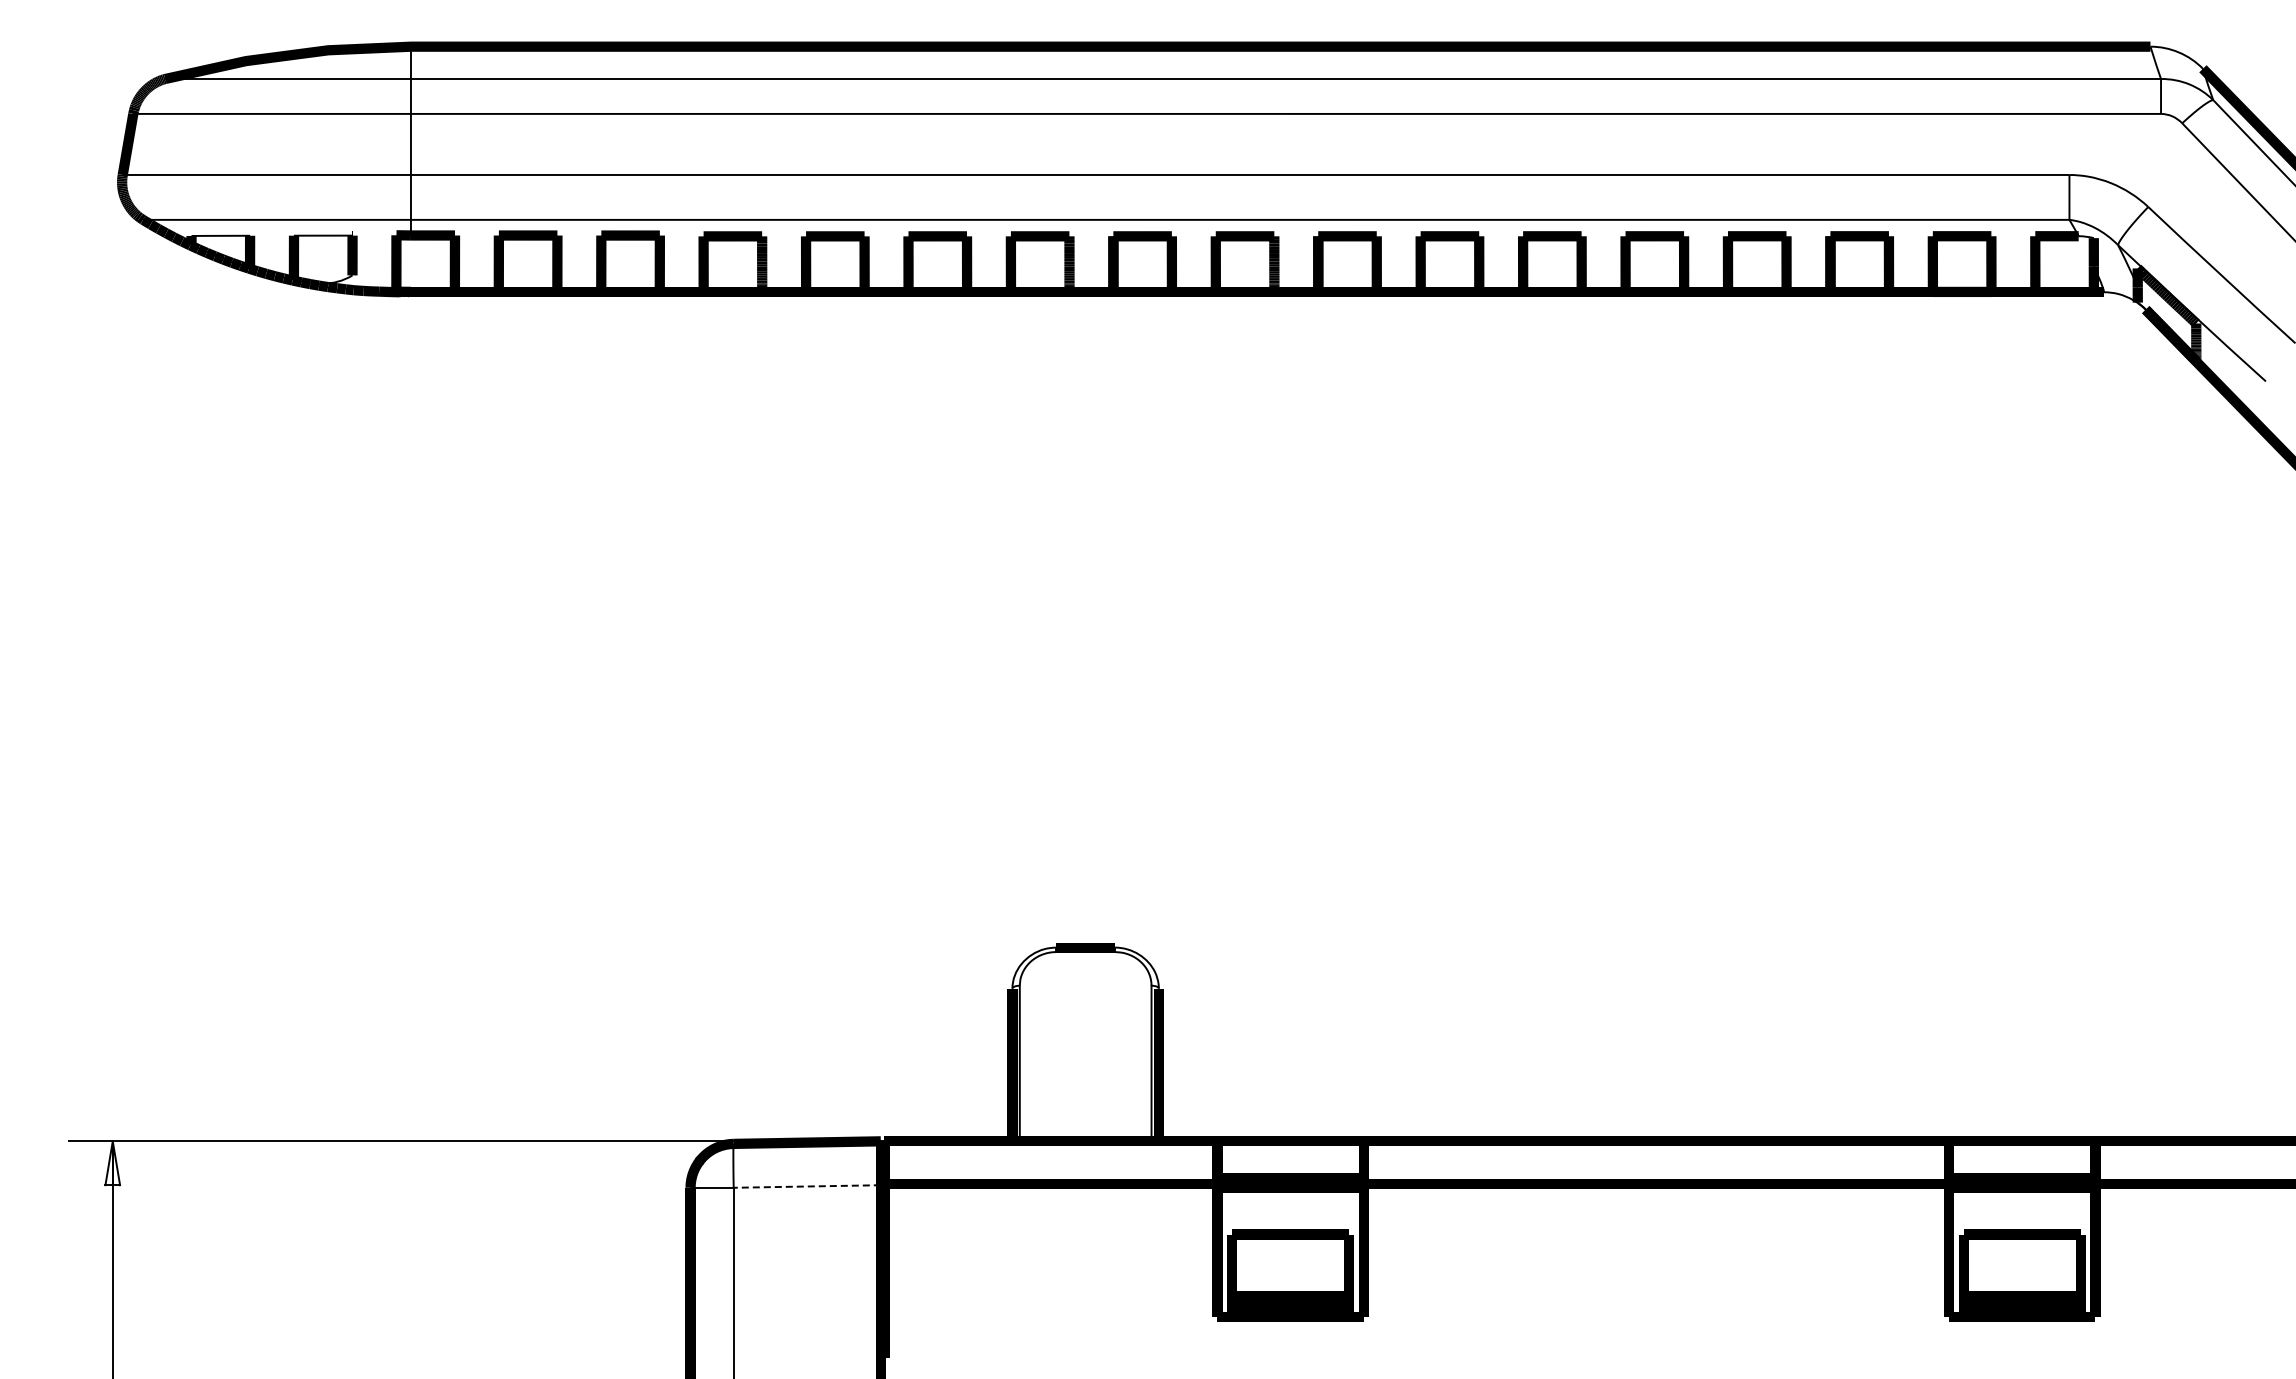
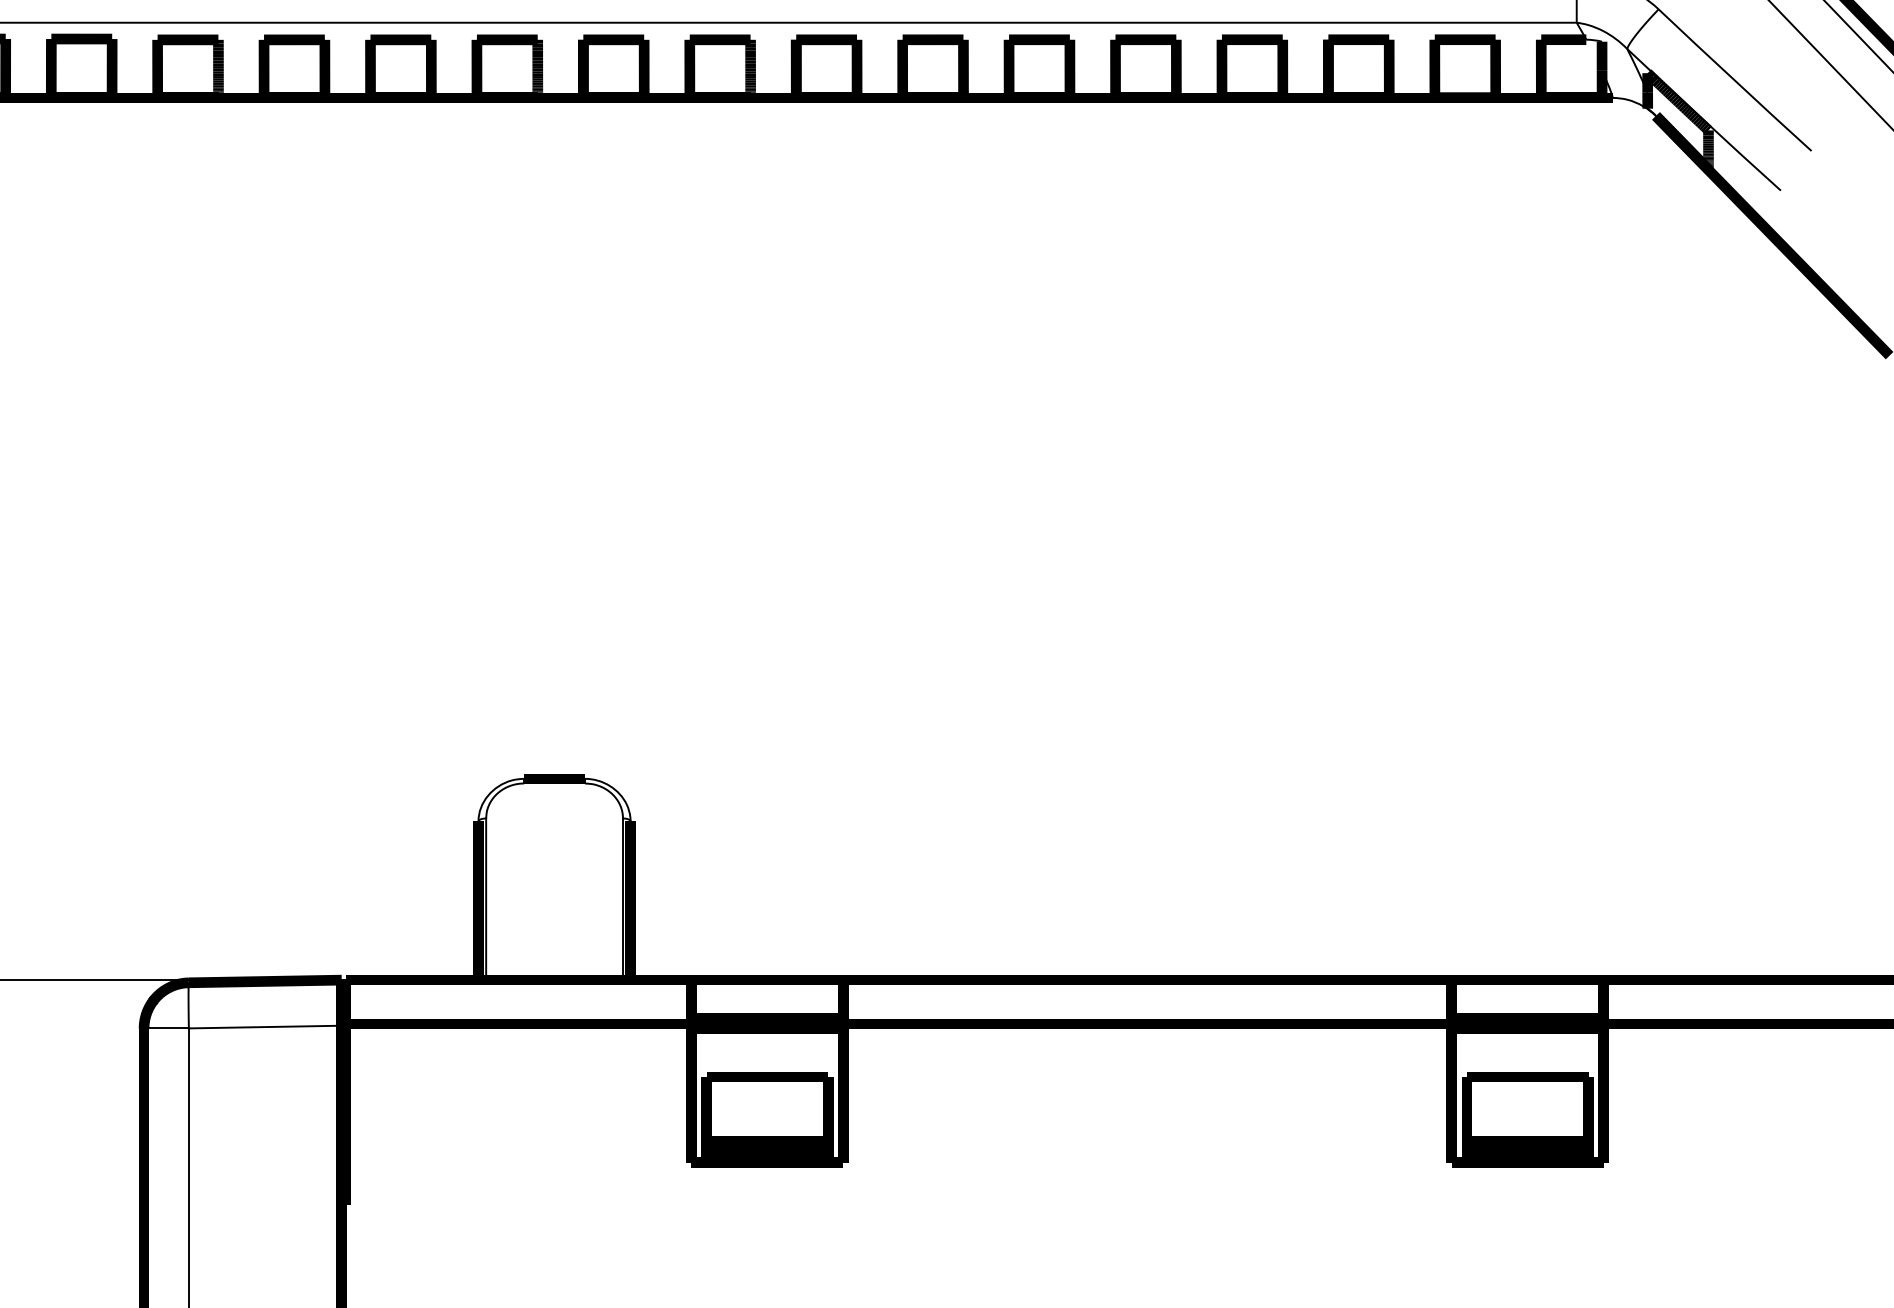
line: (807, 1186) -> (265, 1027), dashed -> solid

